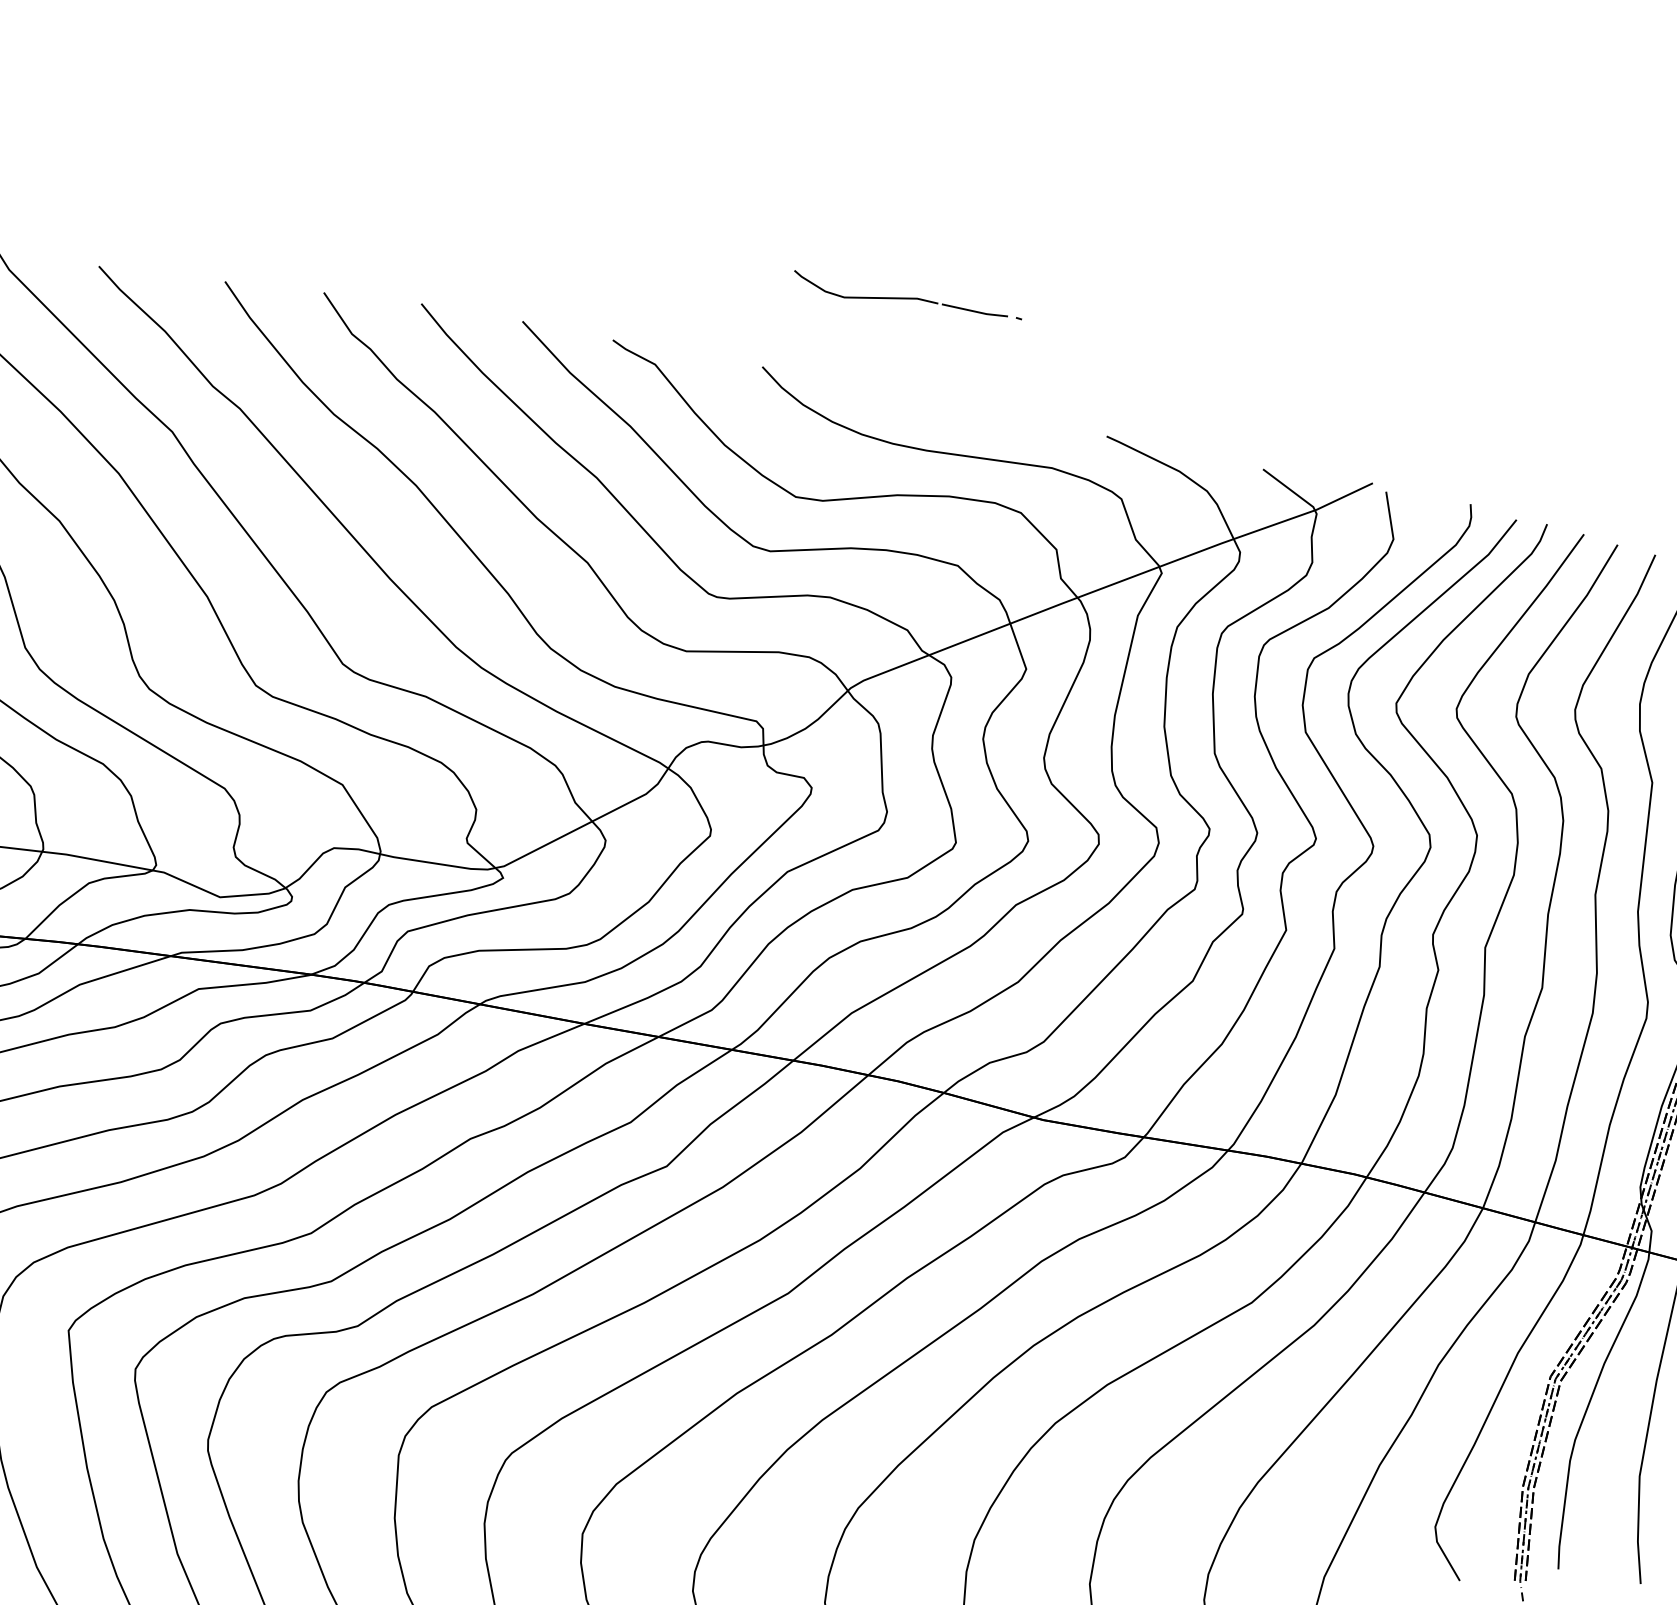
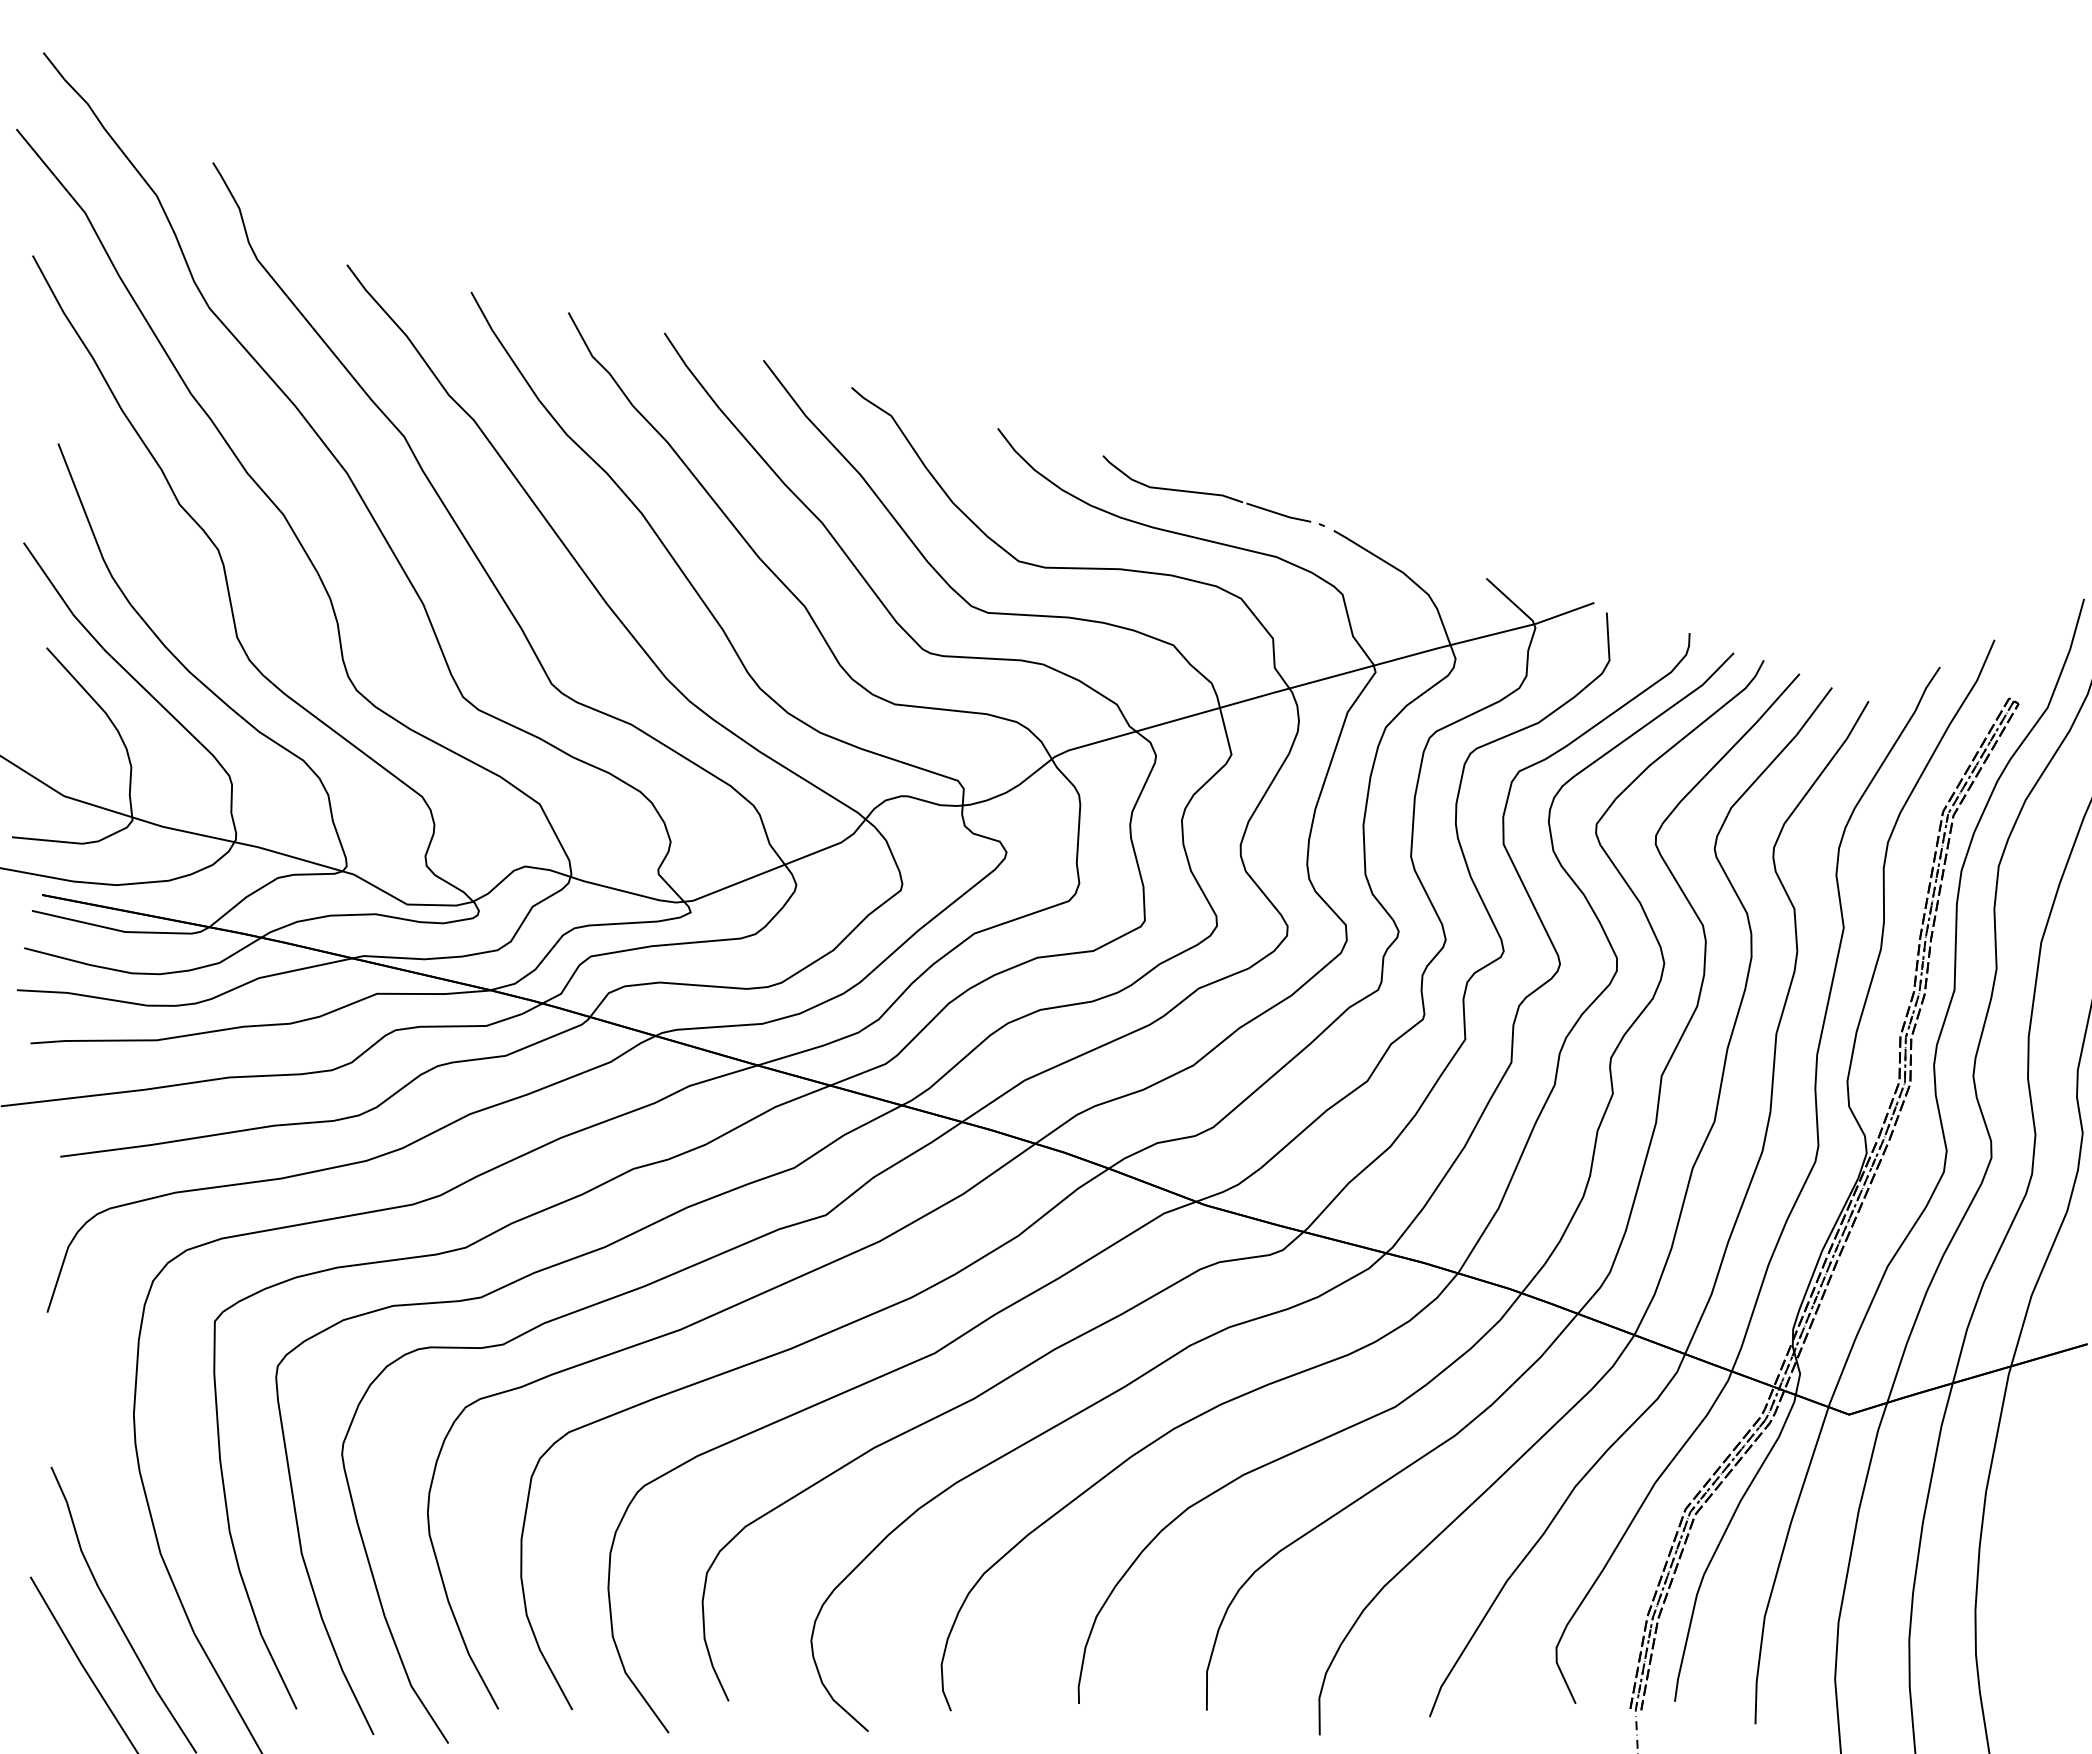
part: (907, 294) -> (1213, 490), moved

